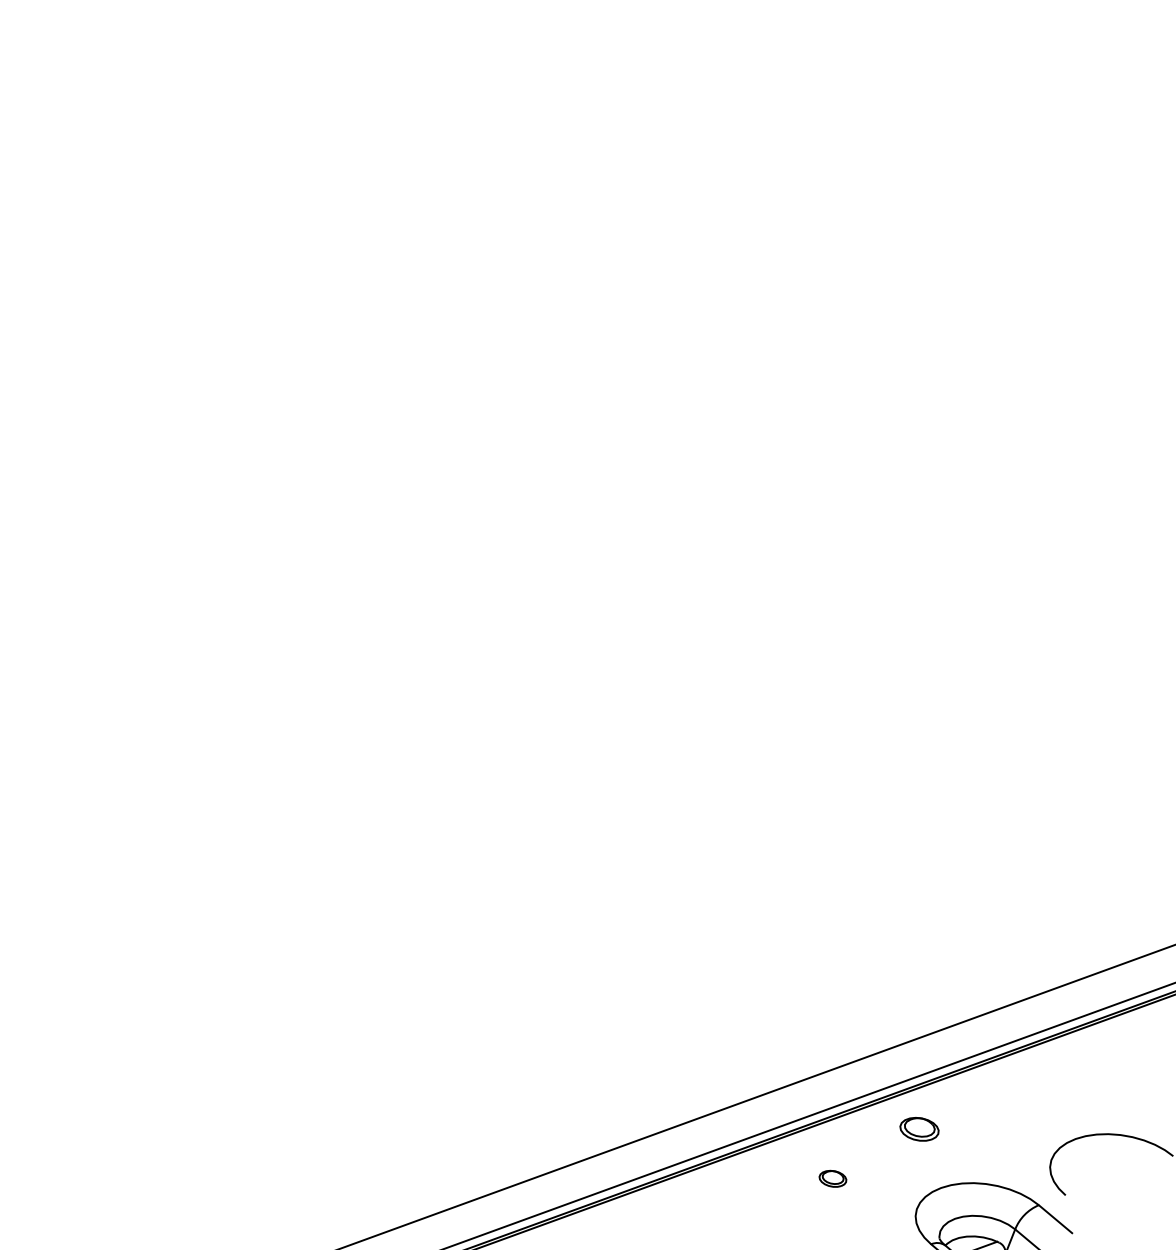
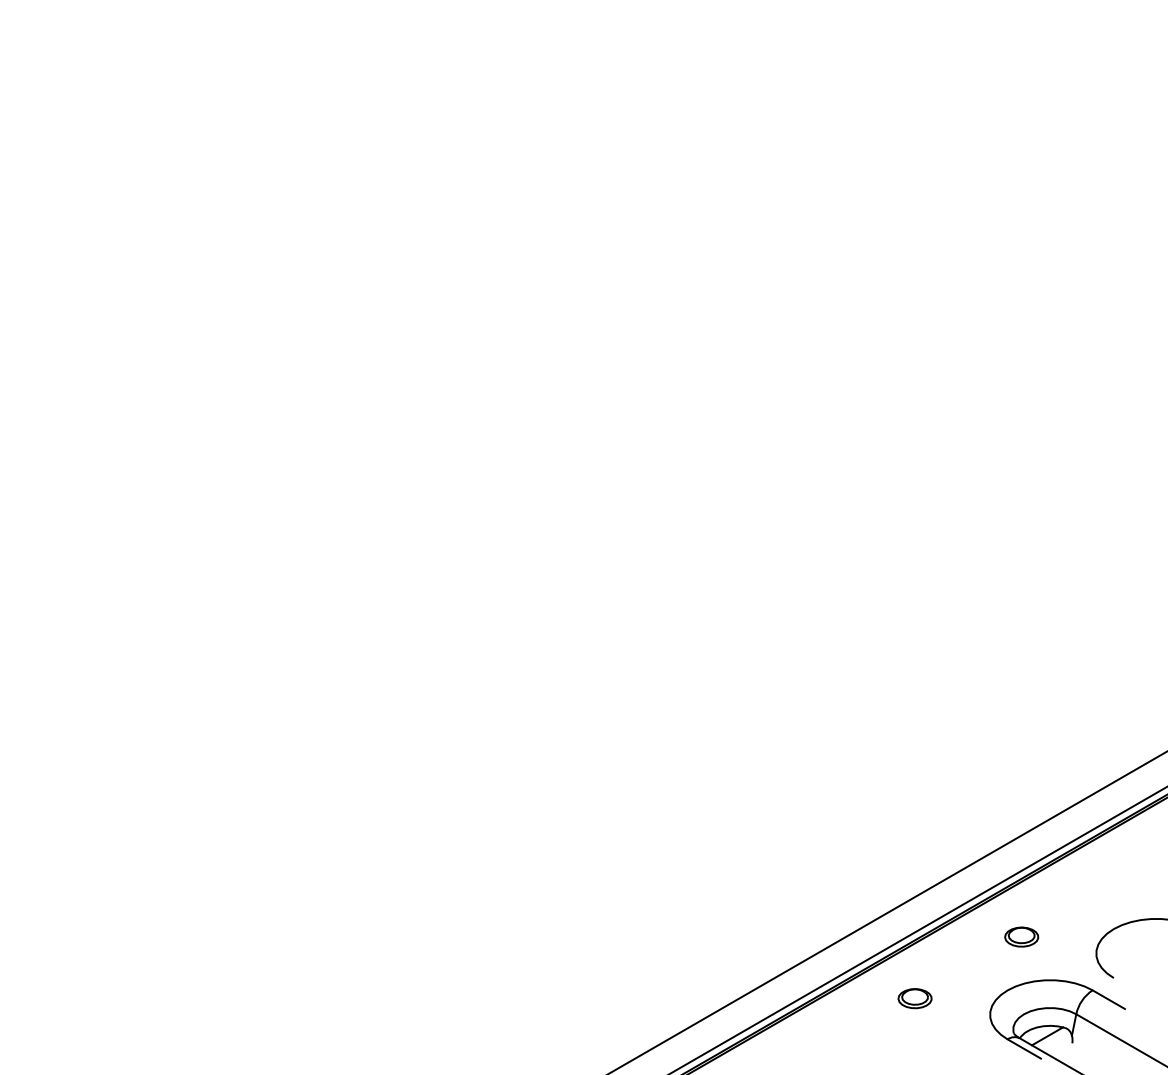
part: (919, 1128) -> (1021, 936), moved
part: (832, 1178) -> (914, 998), size x1.43

